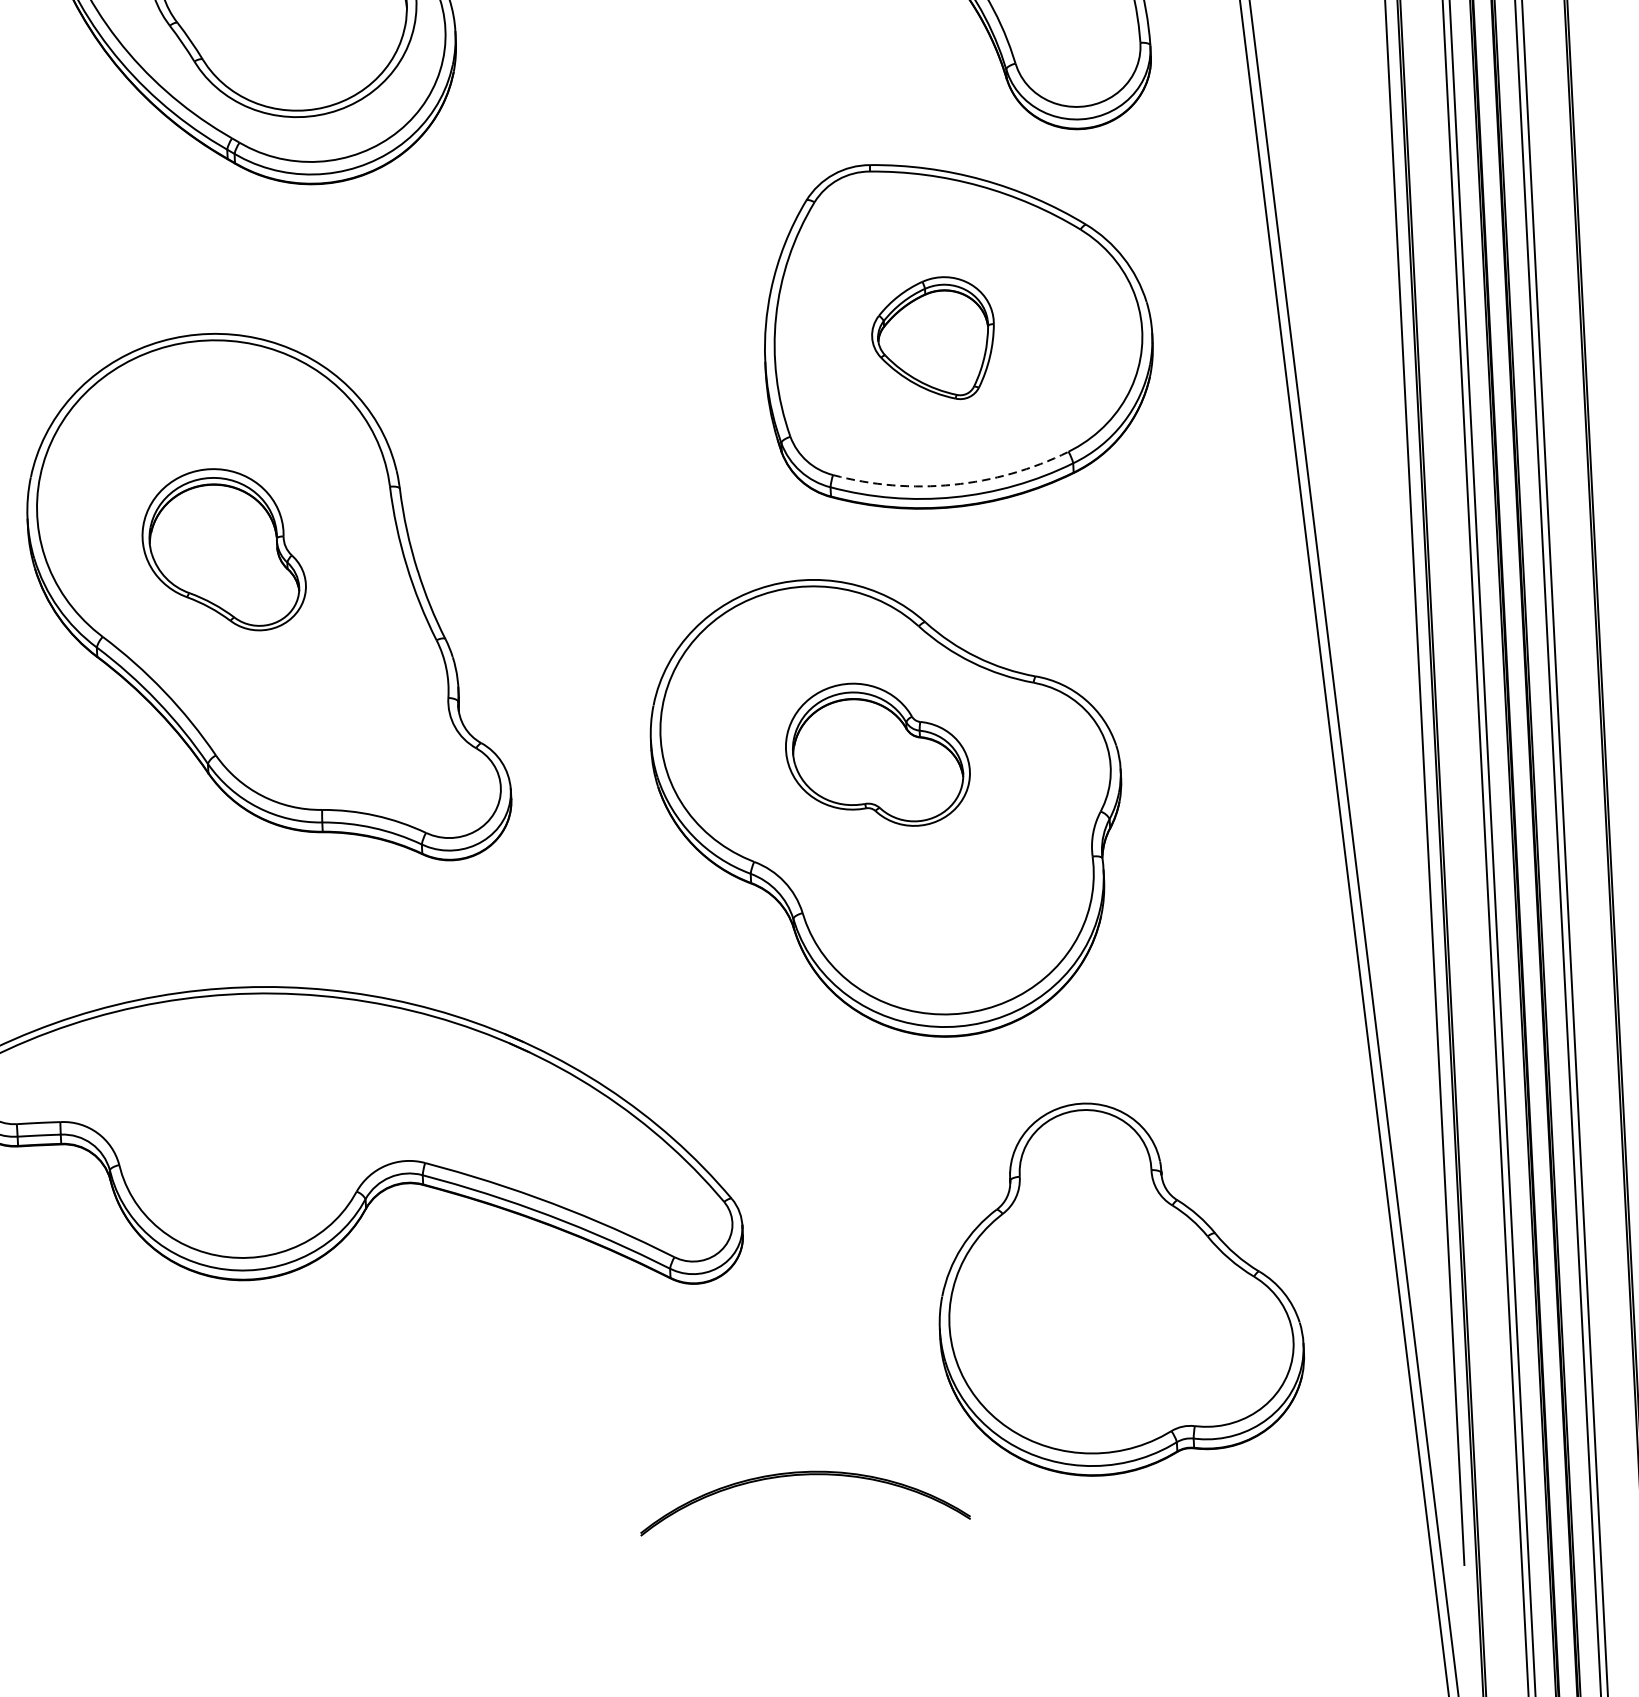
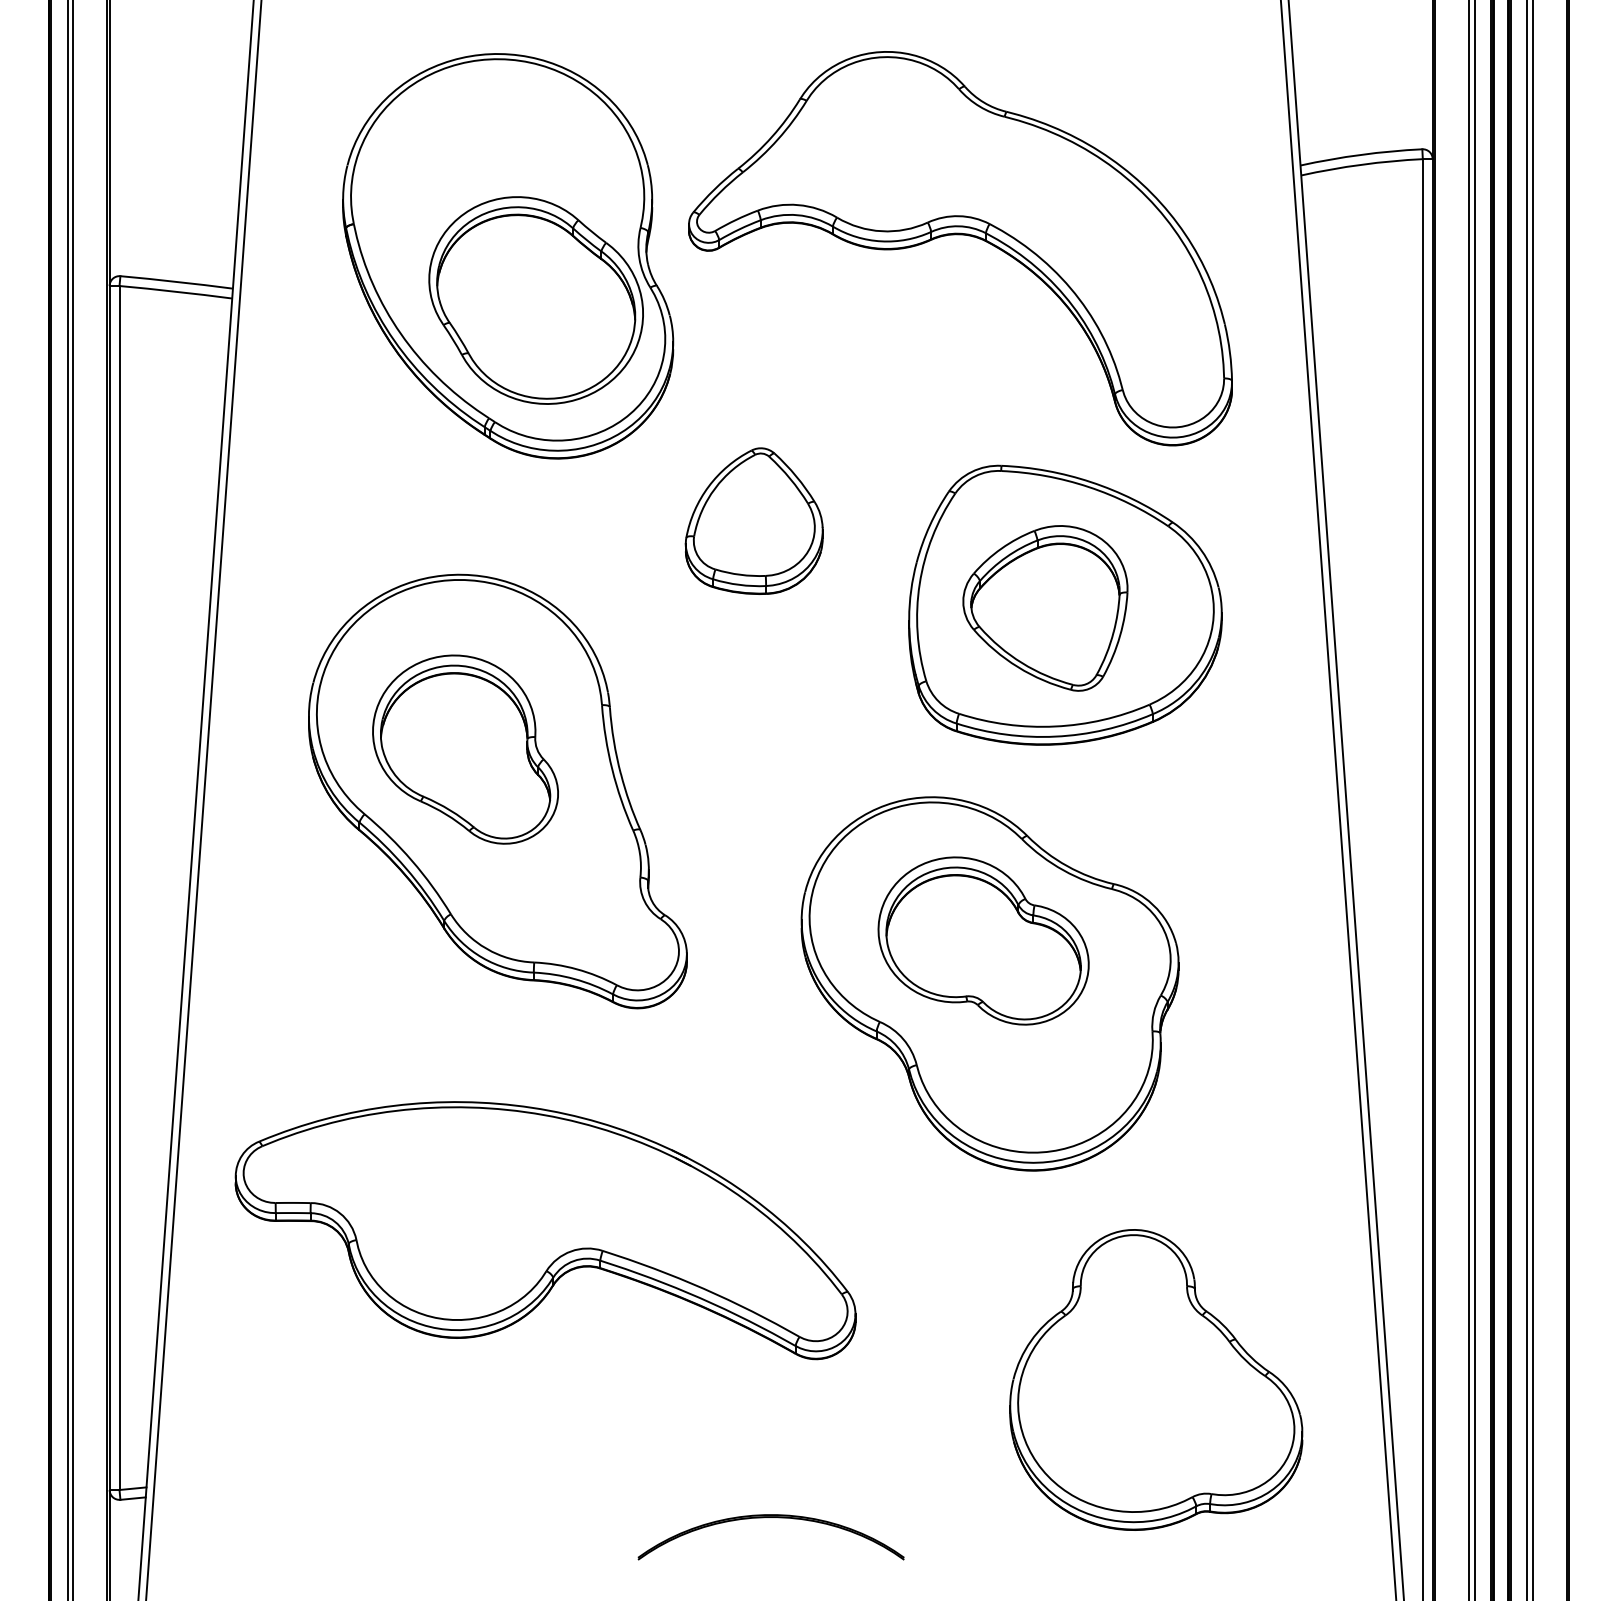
part: (566, 248) -> (753, 520), added
part: (933, 339) -> (1045, 608), size x1.67
arc: (953, 484) -> (1055, 726), dashed -> solid
part: (223, 550) -> (465, 749), size x1.43
part: (877, 754) -> (983, 940), size x1.43
part: (794, 1476) -> (764, 1518), moved

